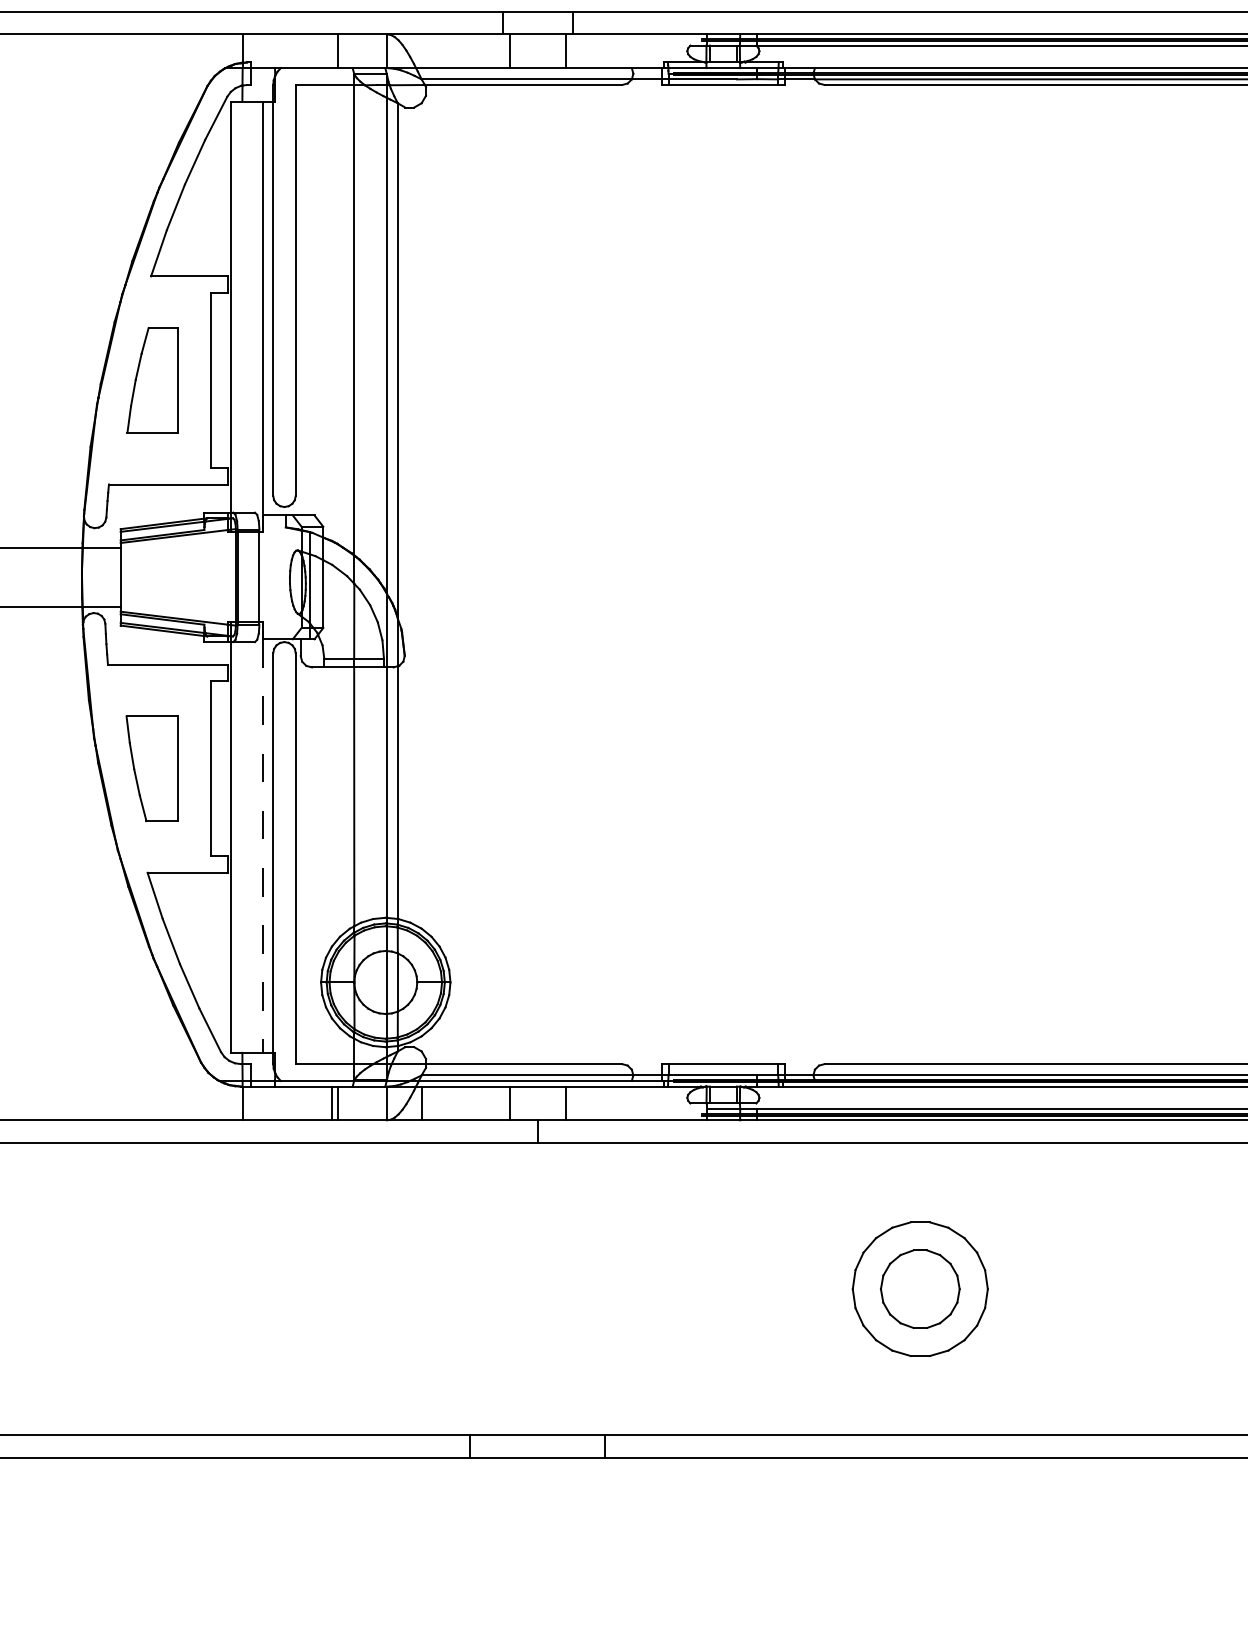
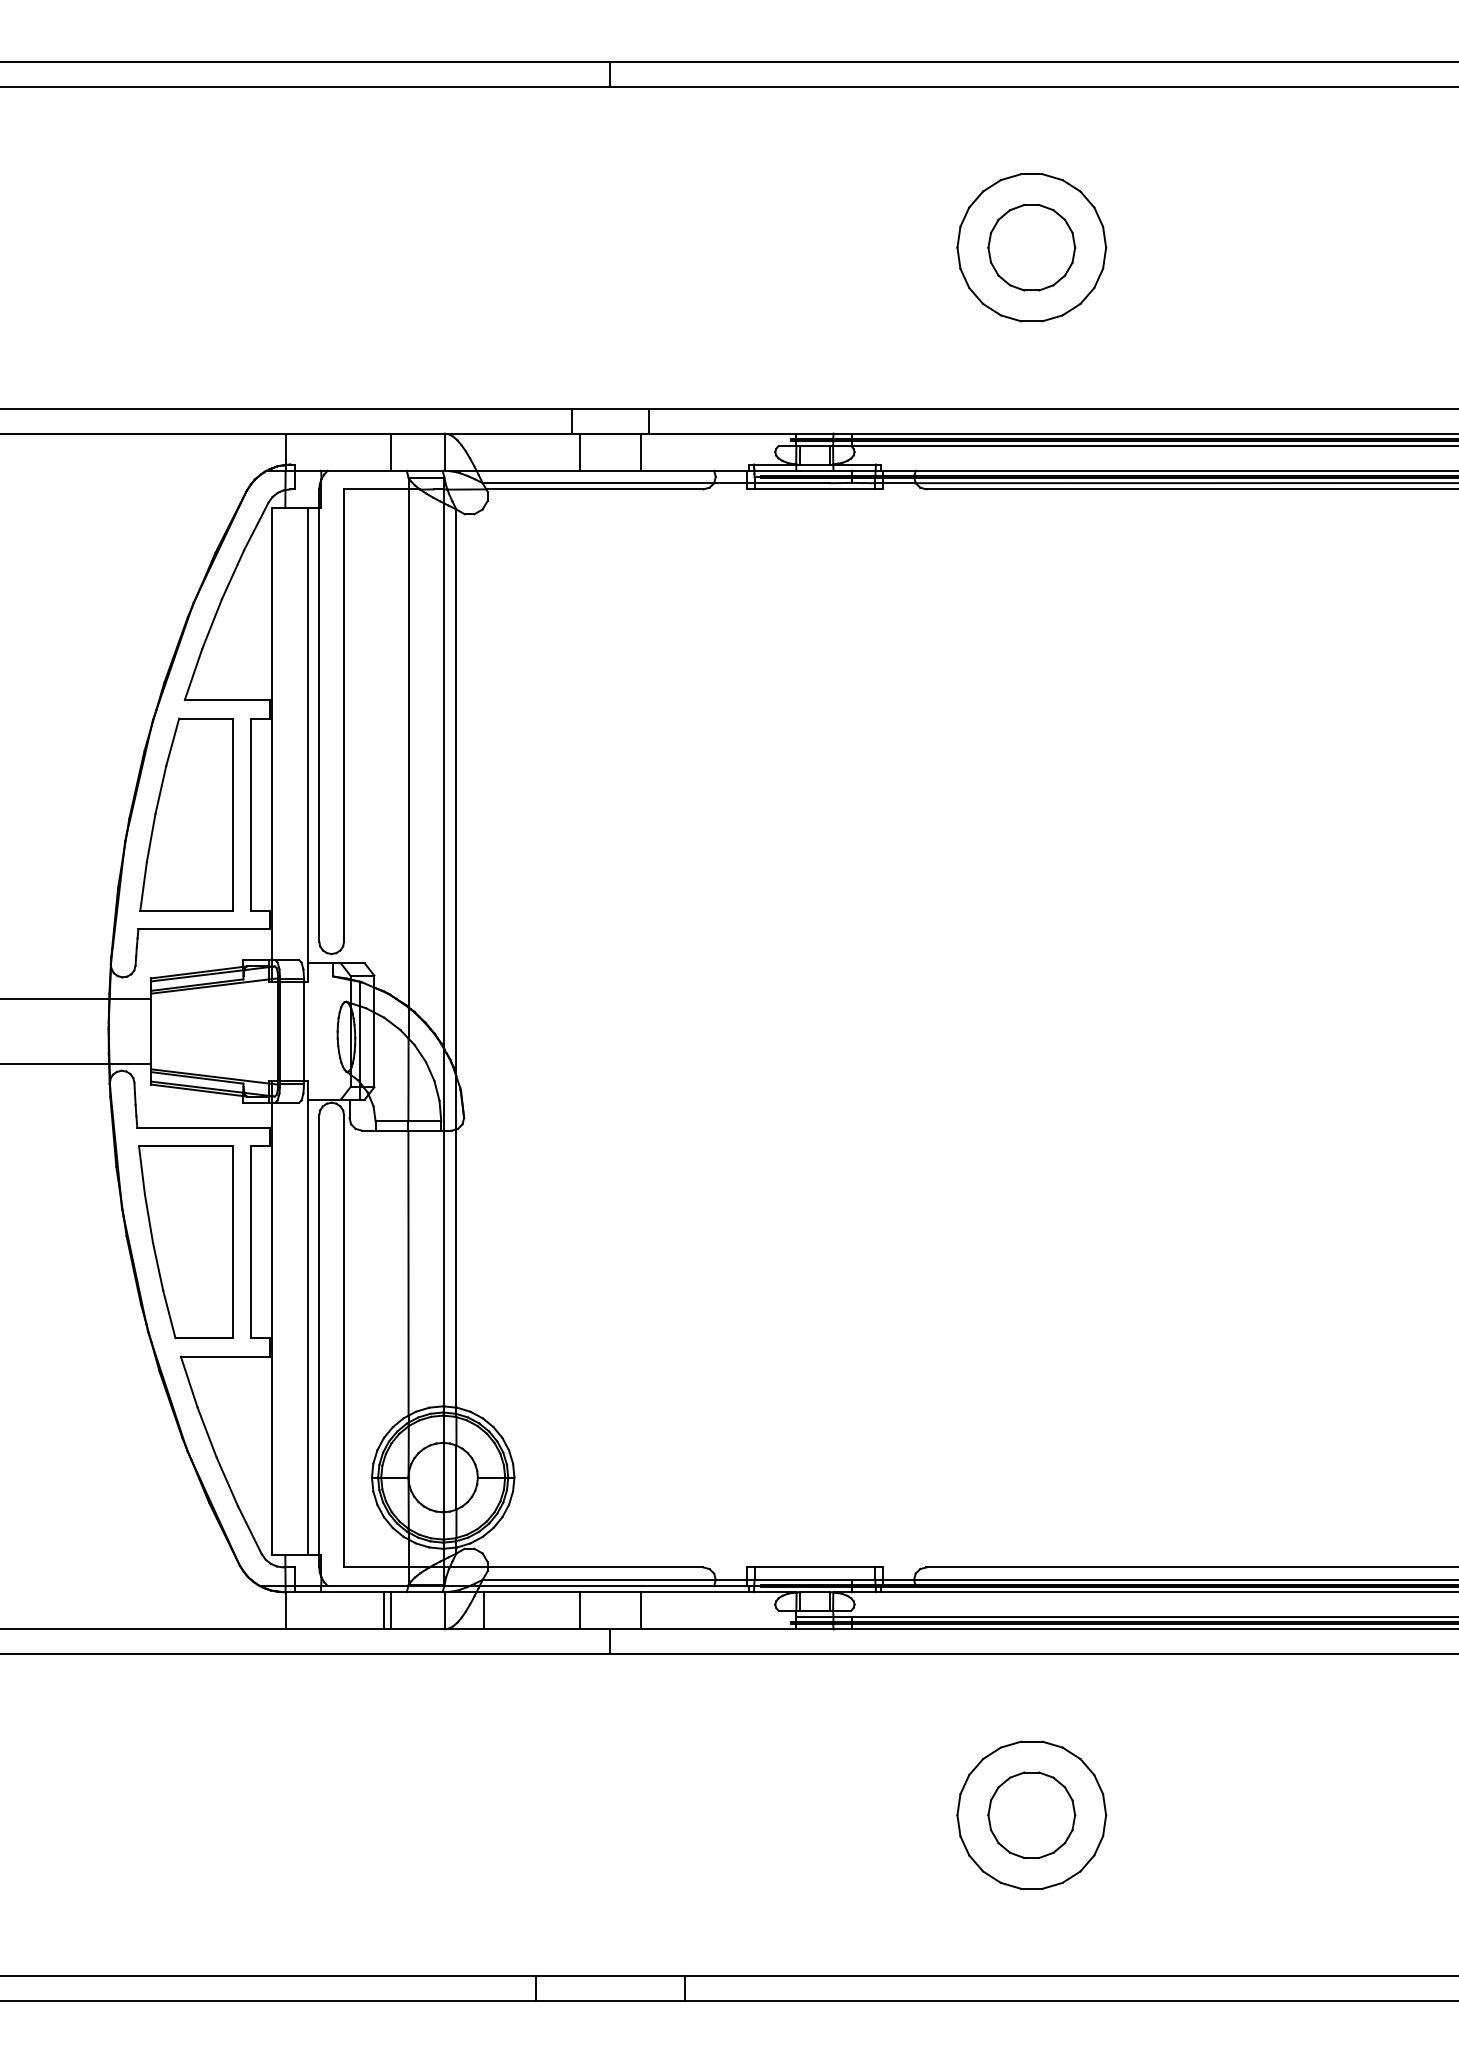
part: (152, 380) -> (186, 814), size x1.67
part: (151, 769) -> (185, 1242), size x1.67
line: (263, 846) -> (308, 1327), dashed -> solid

